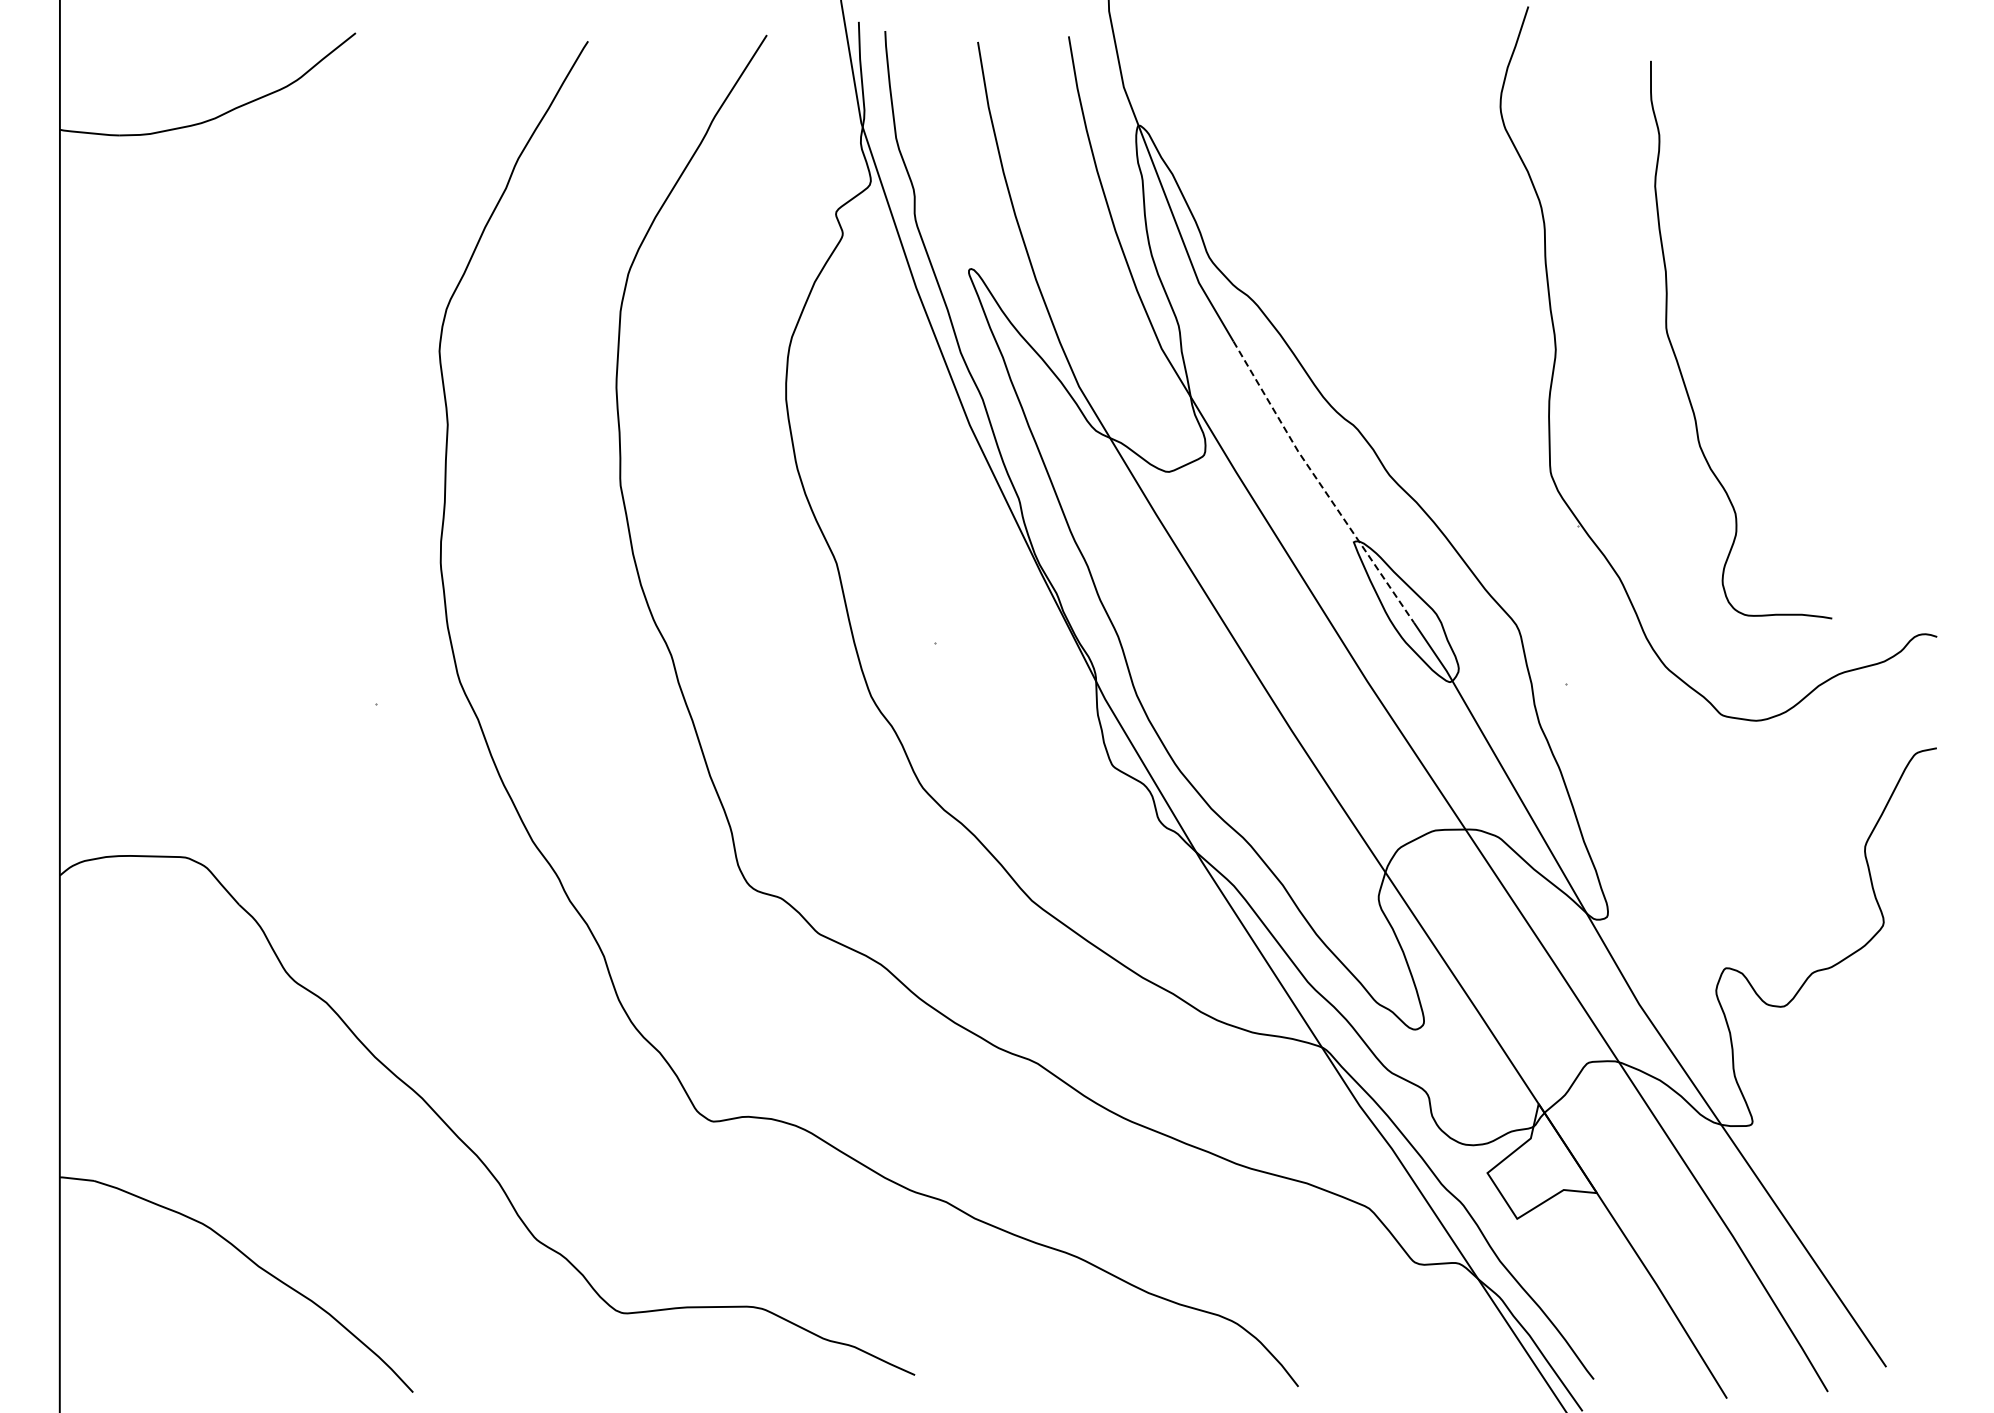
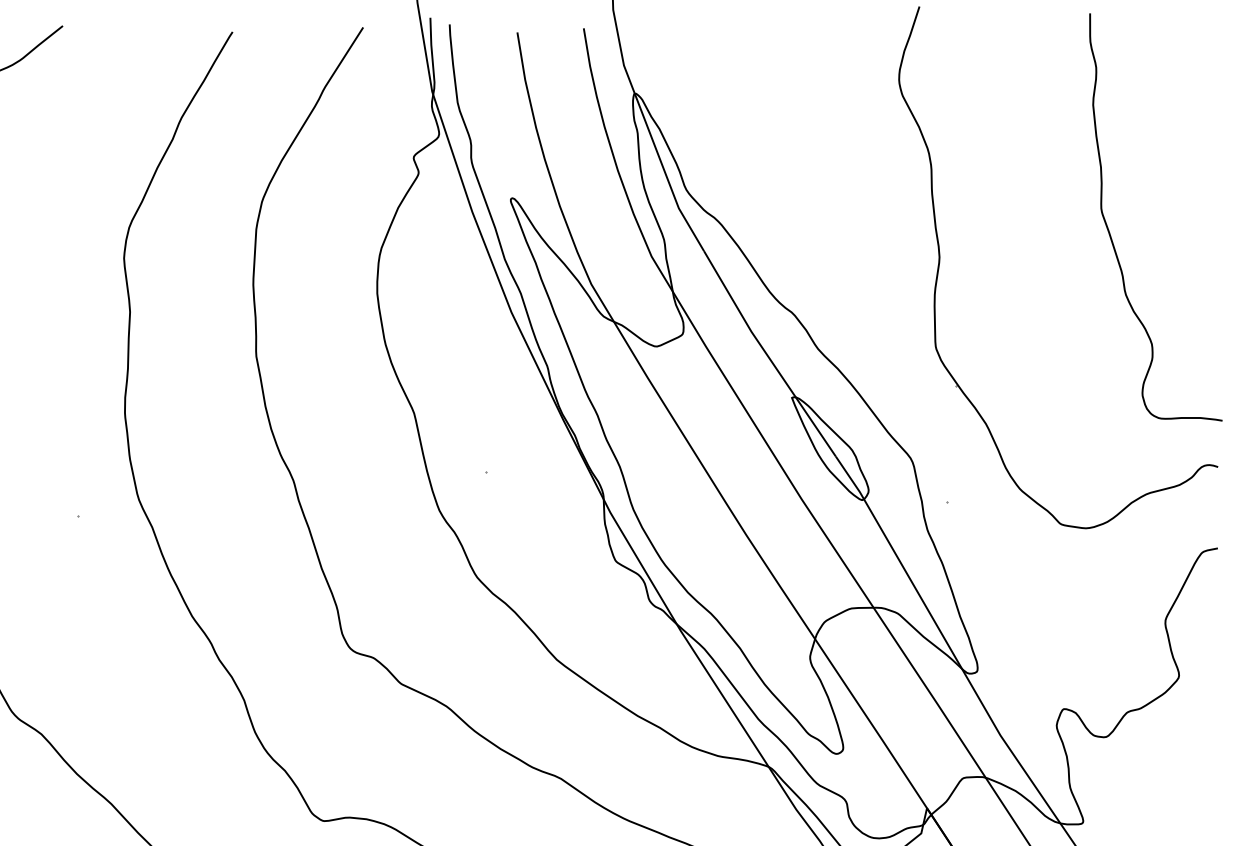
curve: (1678, 361) -> (1110, 232), moved
line: (1320, 483) -> (767, 354), dashed -> solid

